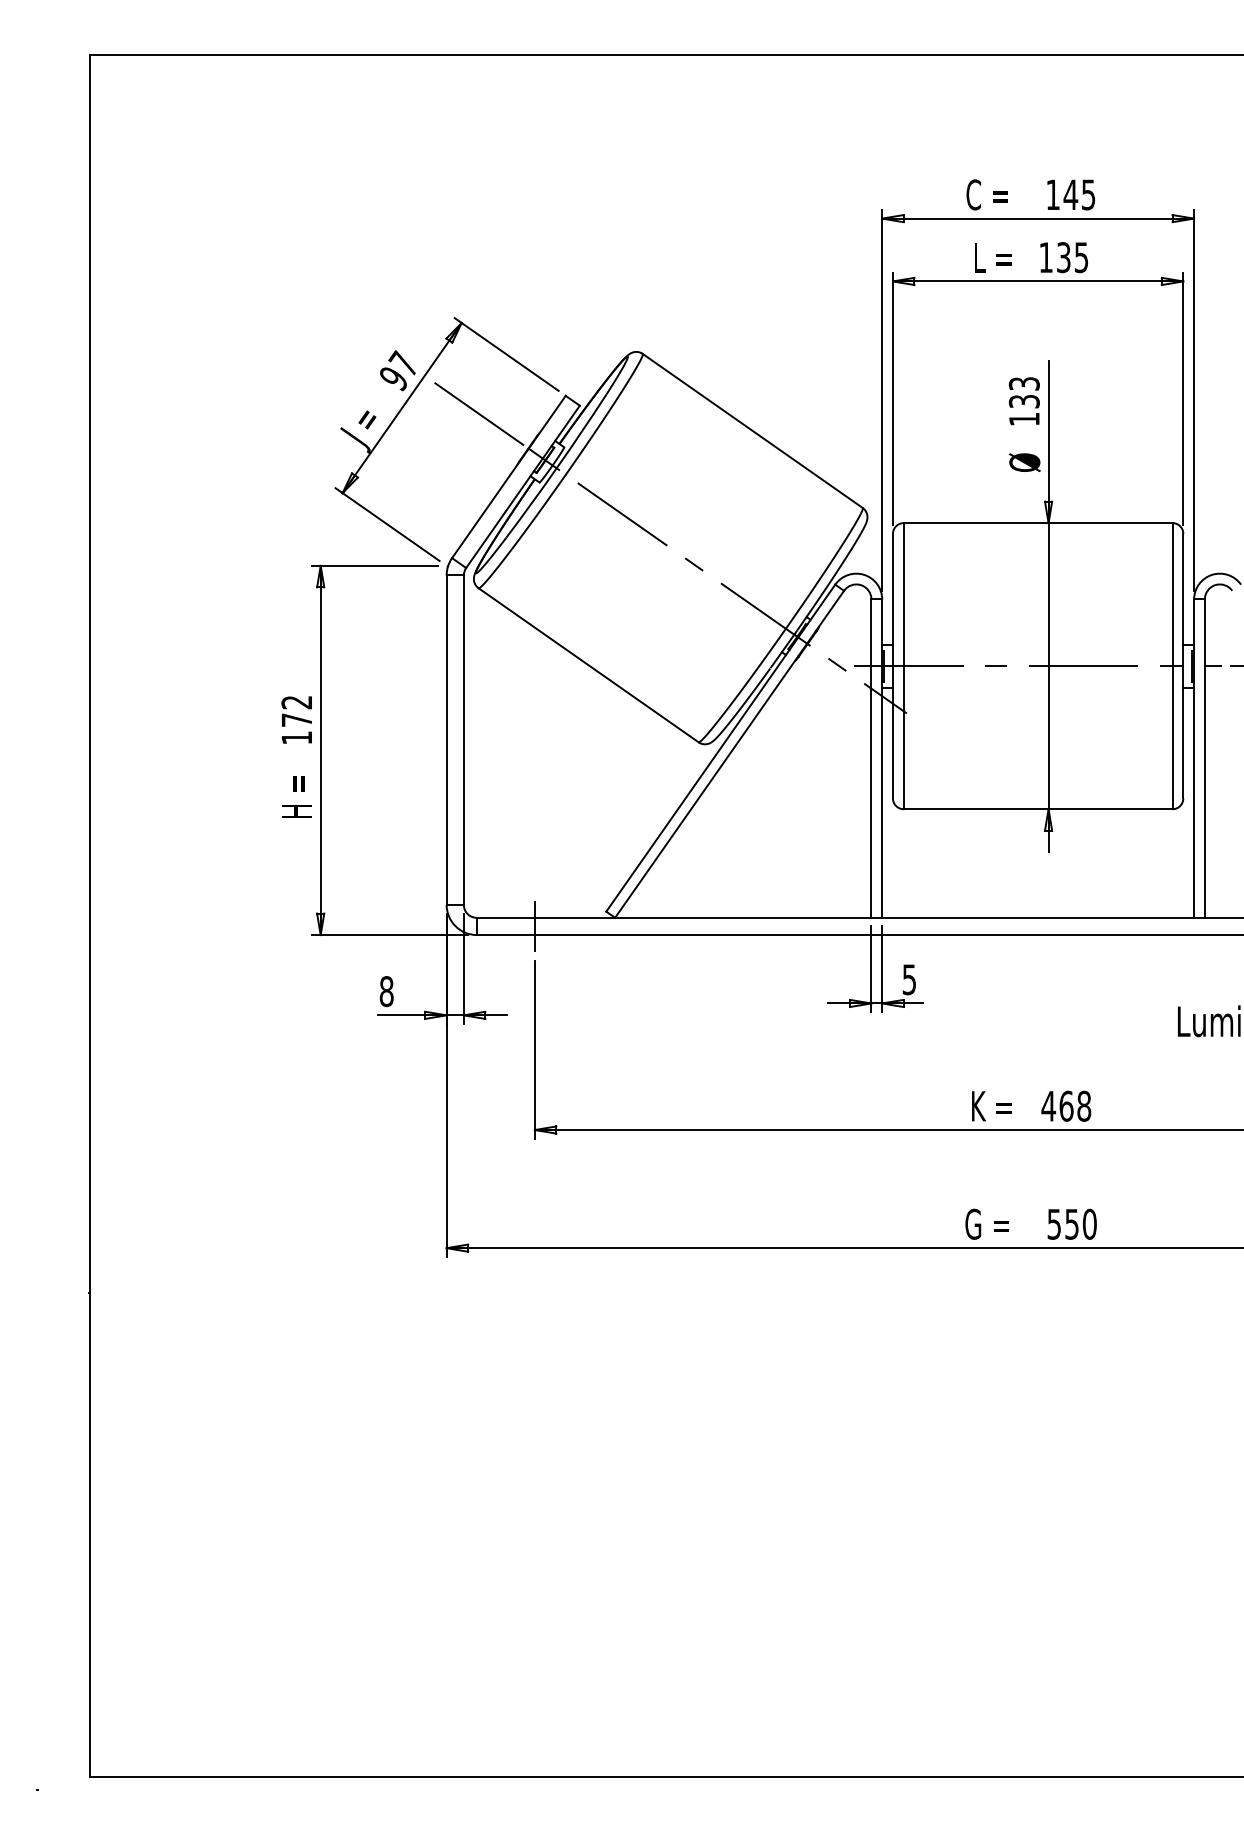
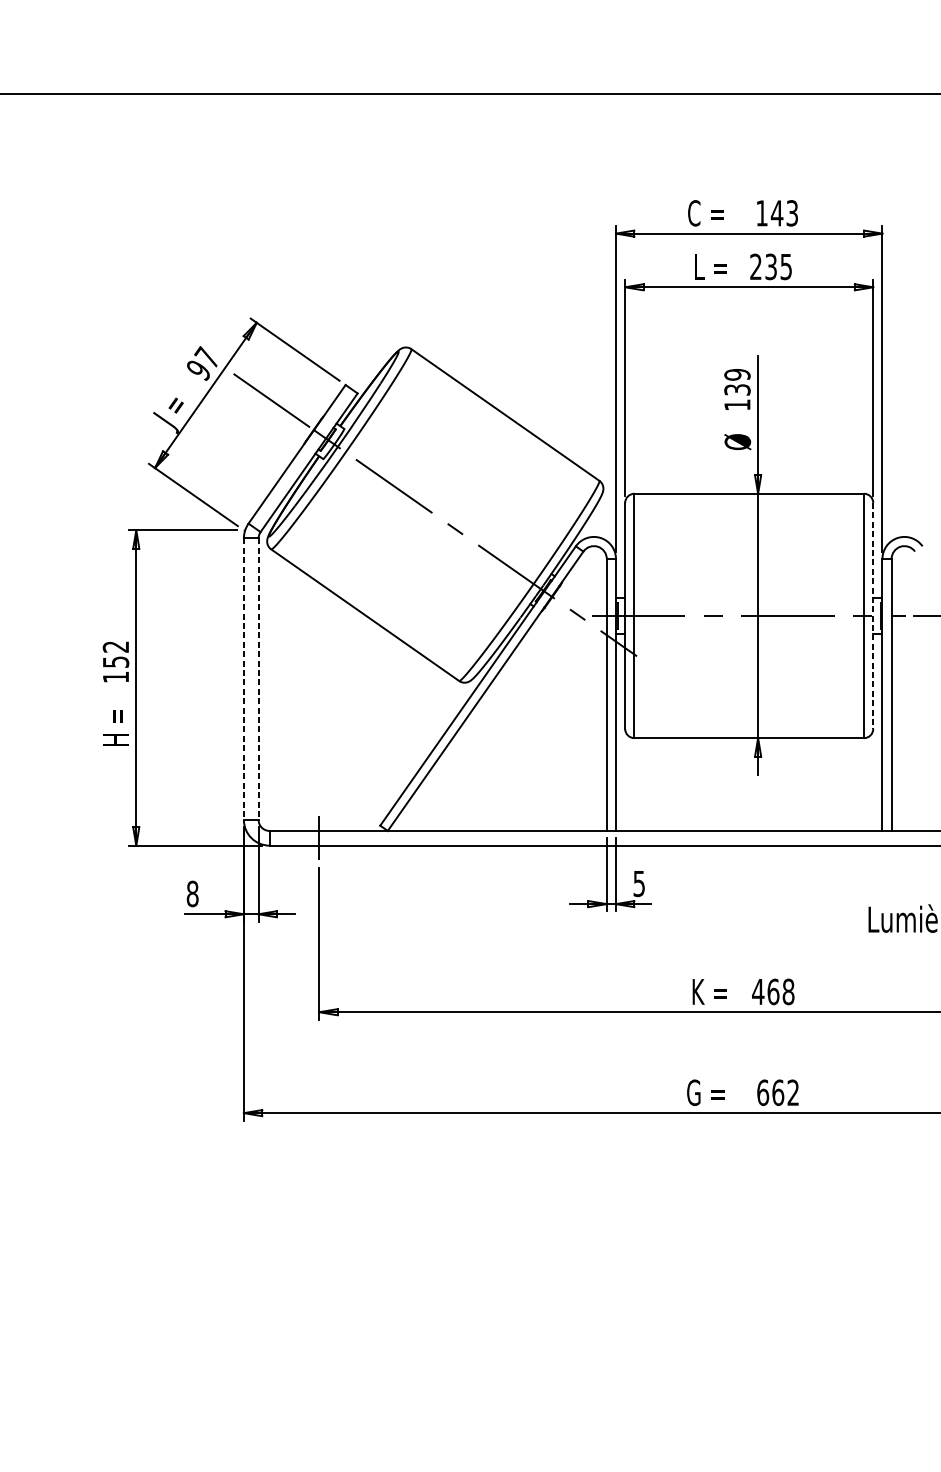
text: (1088, 194) -> (792, 213), 145 -> 143
text: (1045, 257) -> (755, 266), 135 -> 235
text: (1024, 383) -> (737, 374), 133 -> 139
line: (1183, 666) -> (873, 616), solid -> dashed
text: (296, 719) -> (115, 661), 172 -> 152
line: (446, 740) -> (243, 679), solid -> dashed
line: (463, 740) -> (258, 679), solid -> dashed
text: (1071, 1223) -> (777, 1092), 550 -> 662

